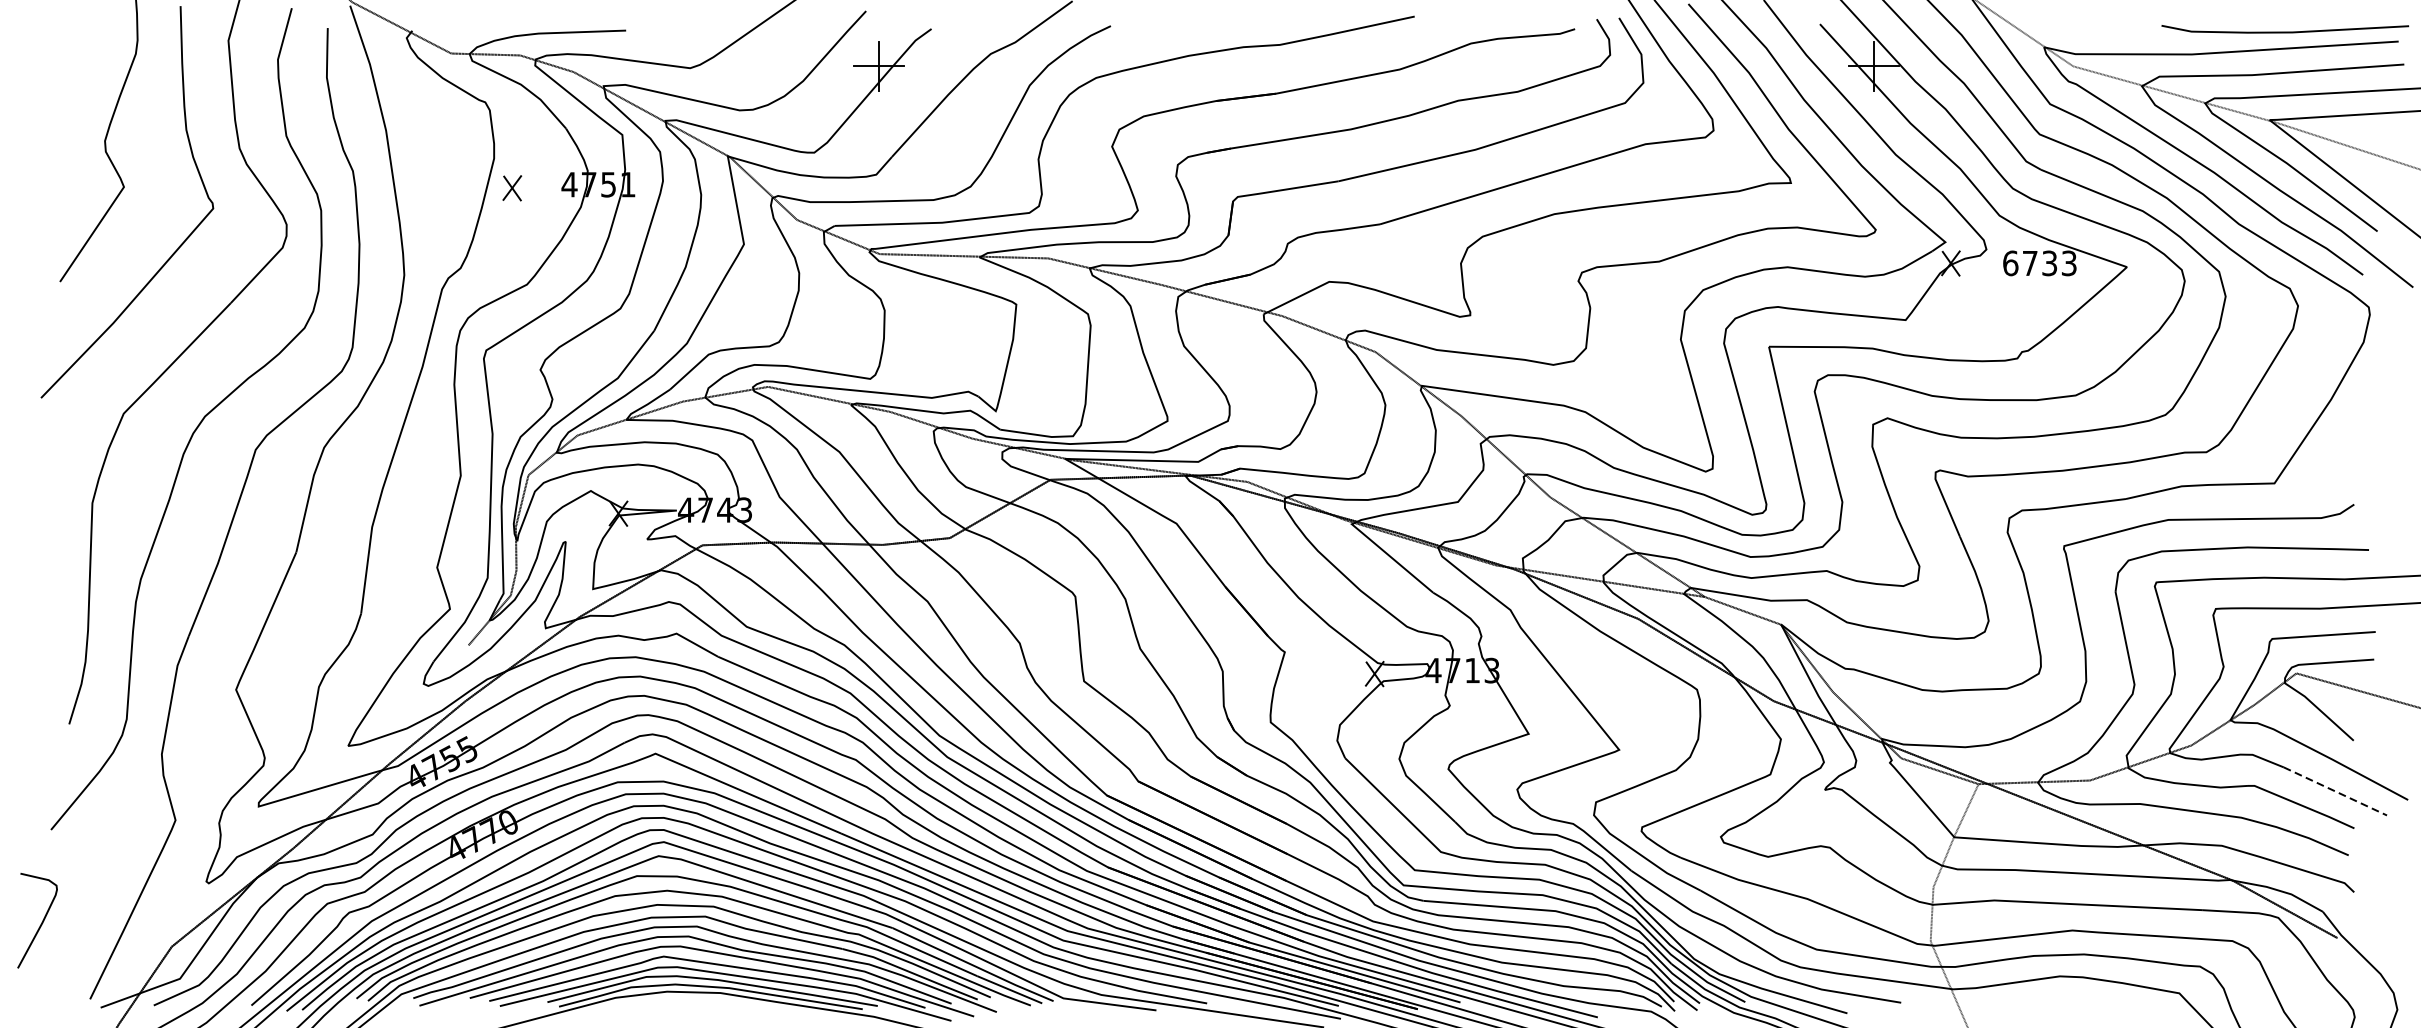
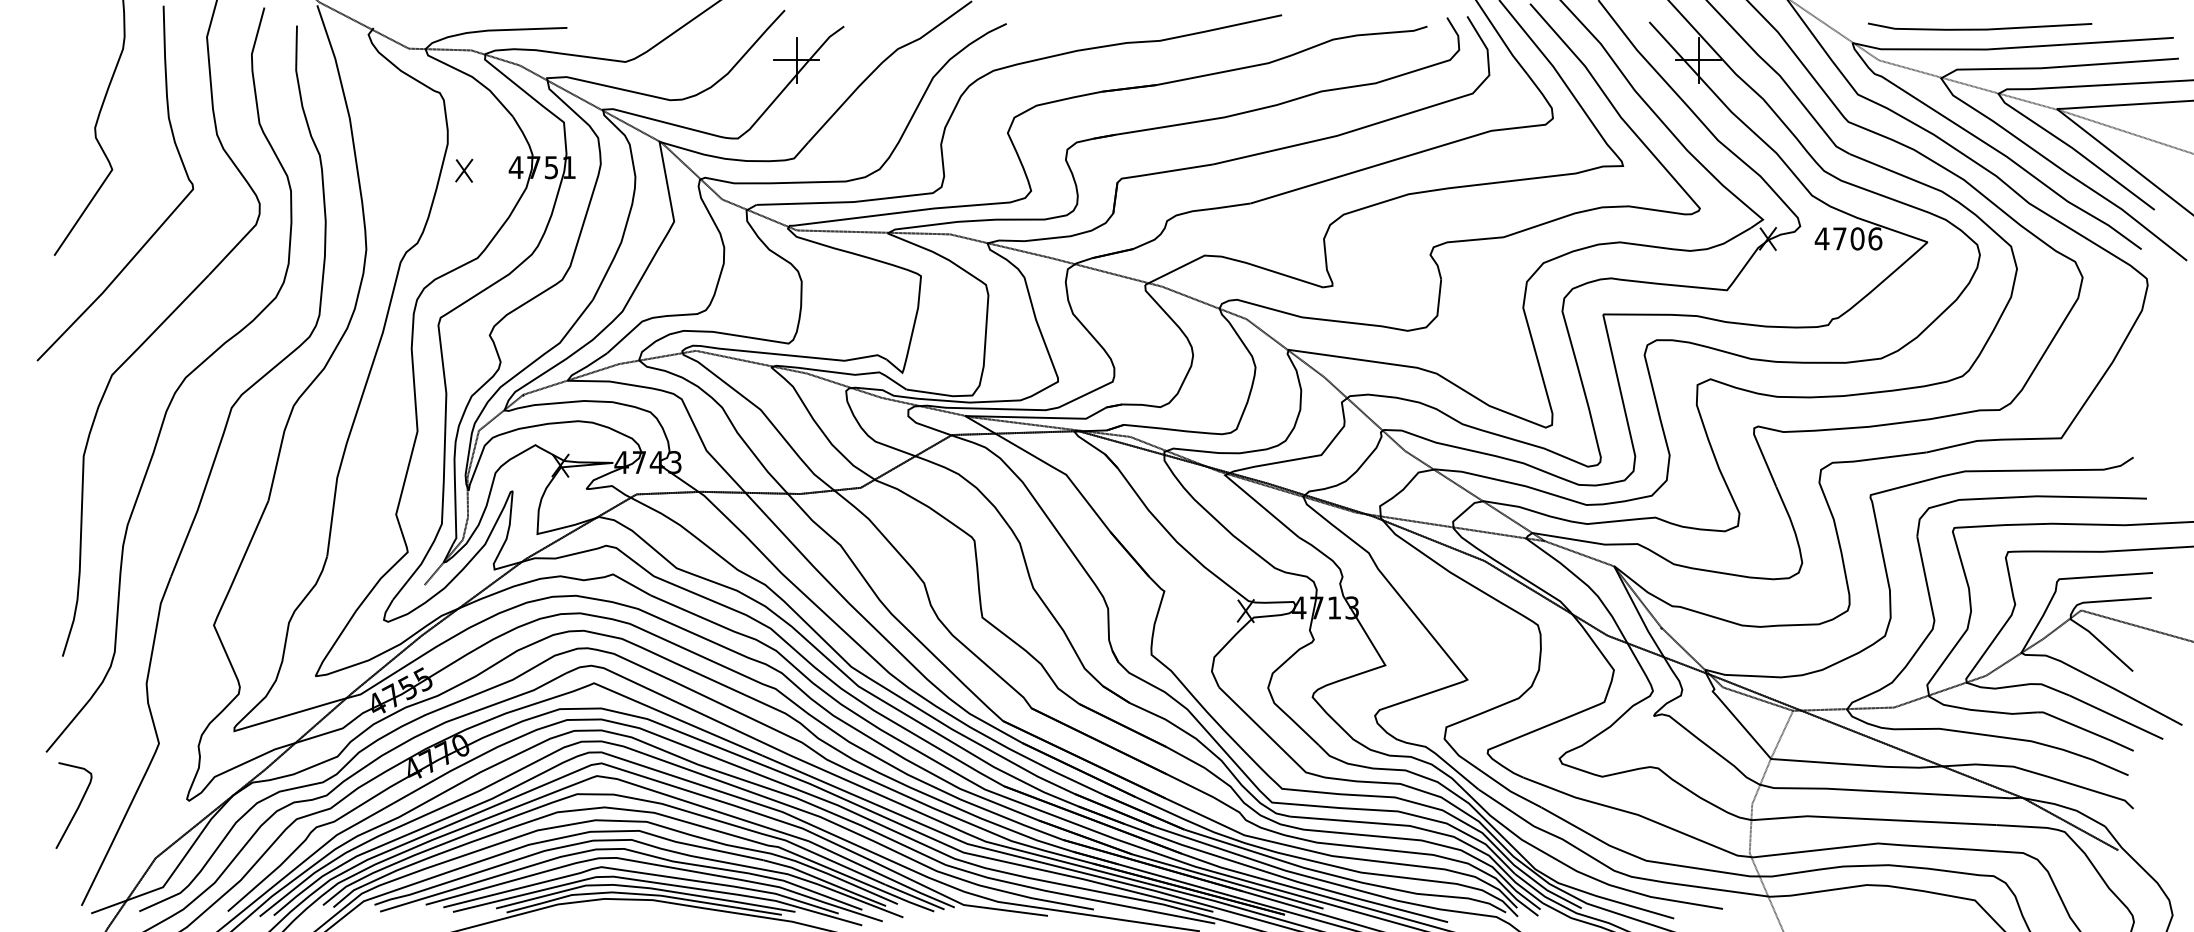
line: (2285, 31) -> (1980, 28), moved
text: (2039, 262) -> (1848, 238), 6733 -> 4706
line: (2335, 791) -> (2116, 717), dashed -> solid
curve: (41, 921) -> (77, 806), moved

